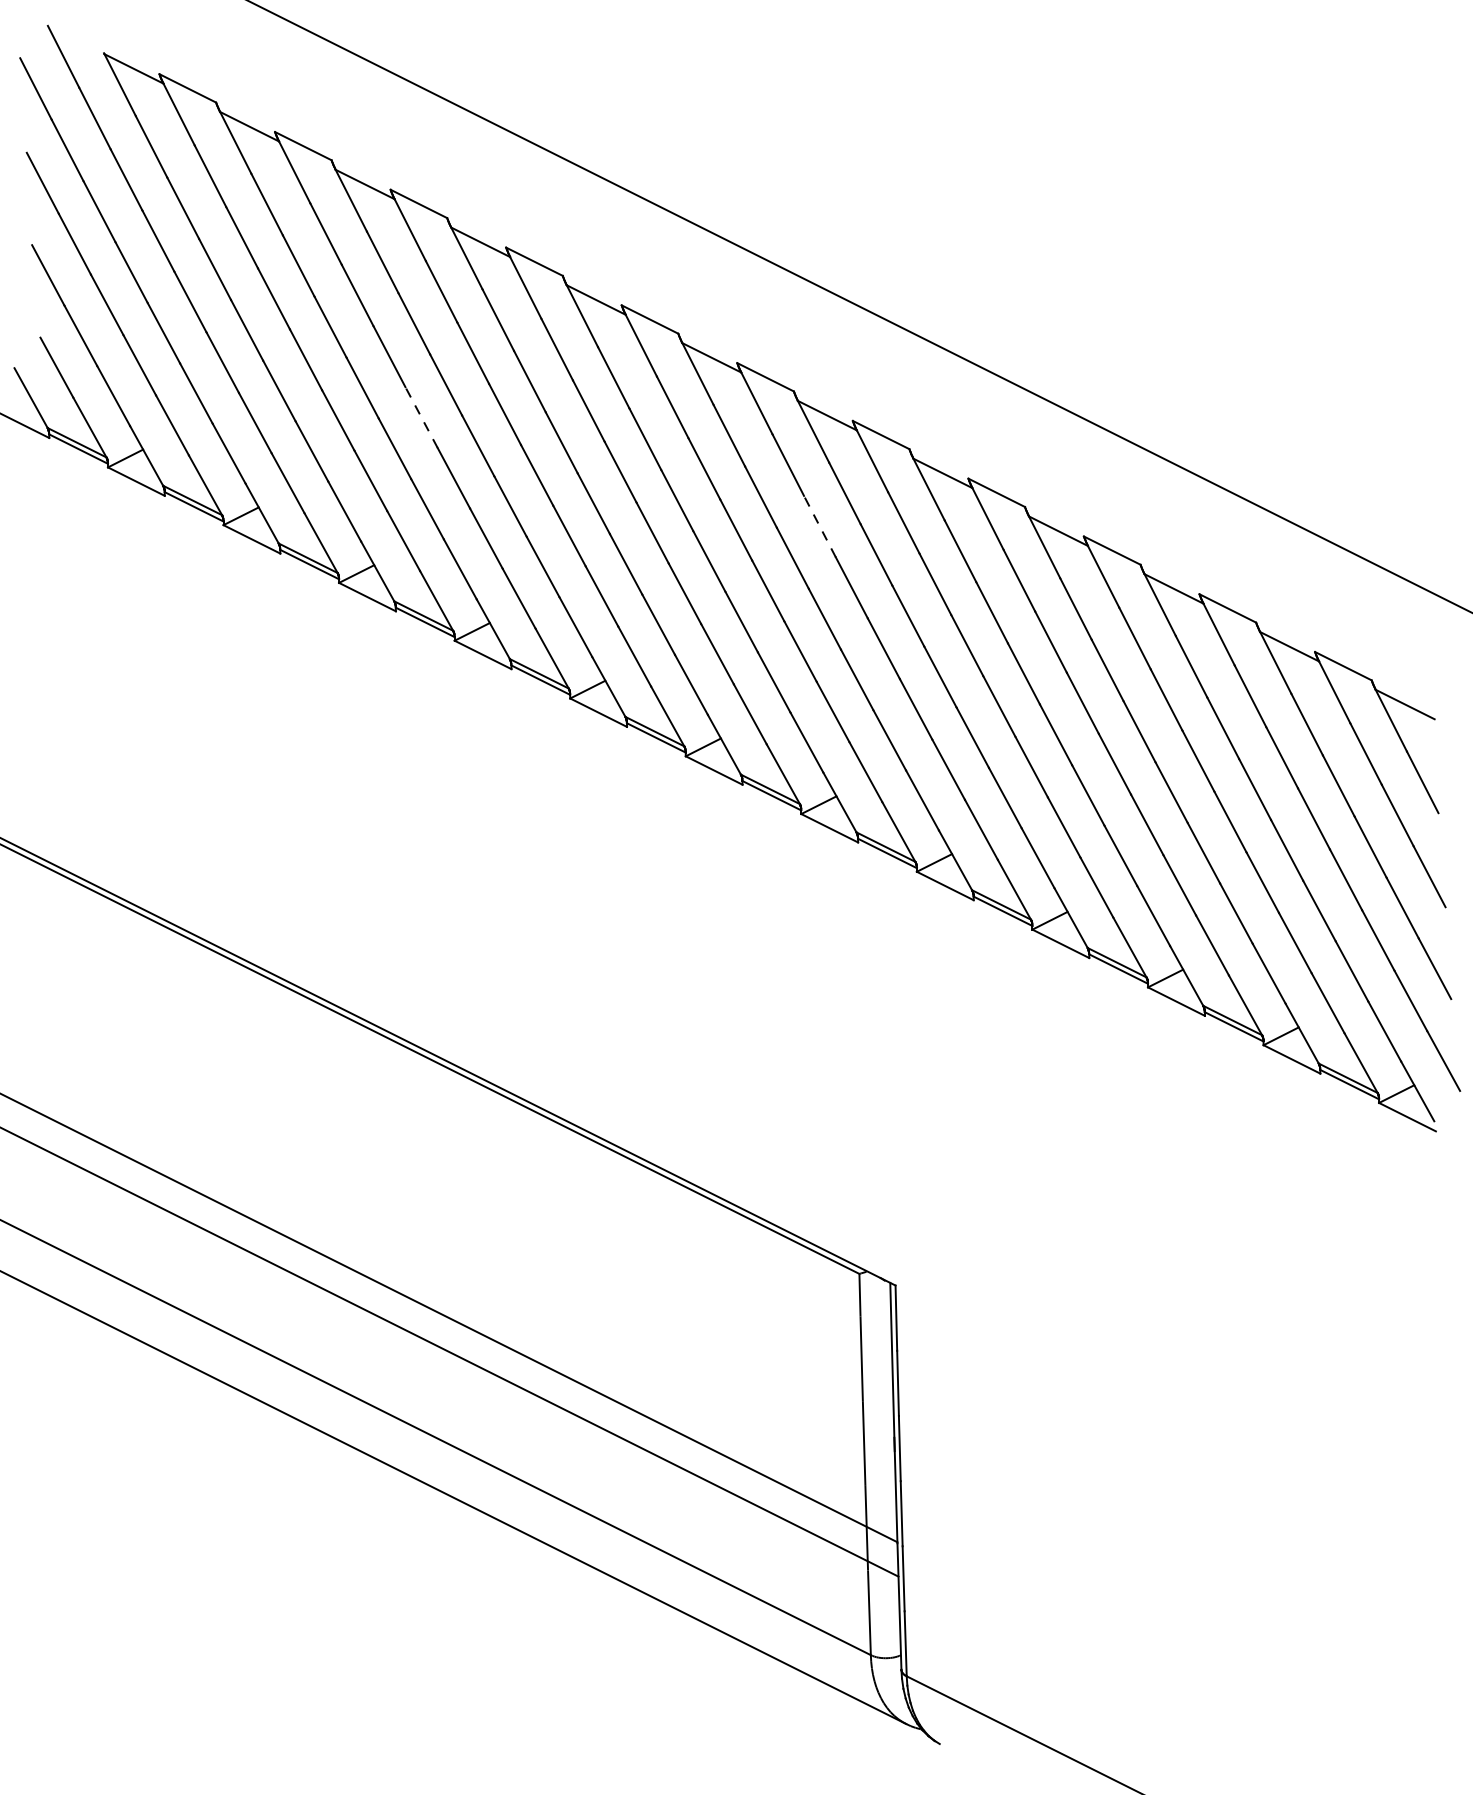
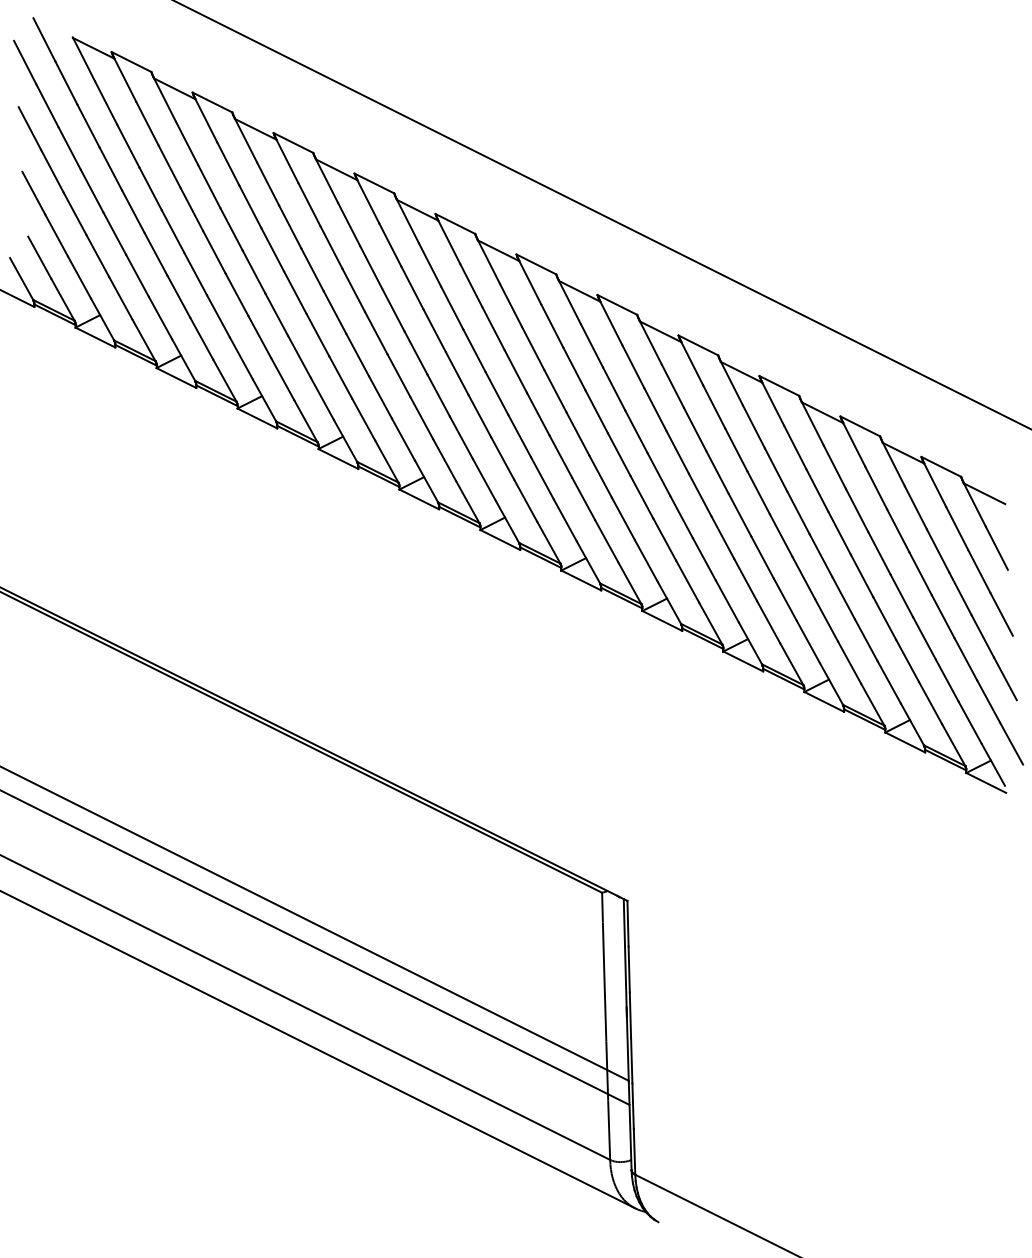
line: (421, 417) -> (295, 292), dashed -> solid
line: (819, 525) -> (574, 368), dashed -> solid

